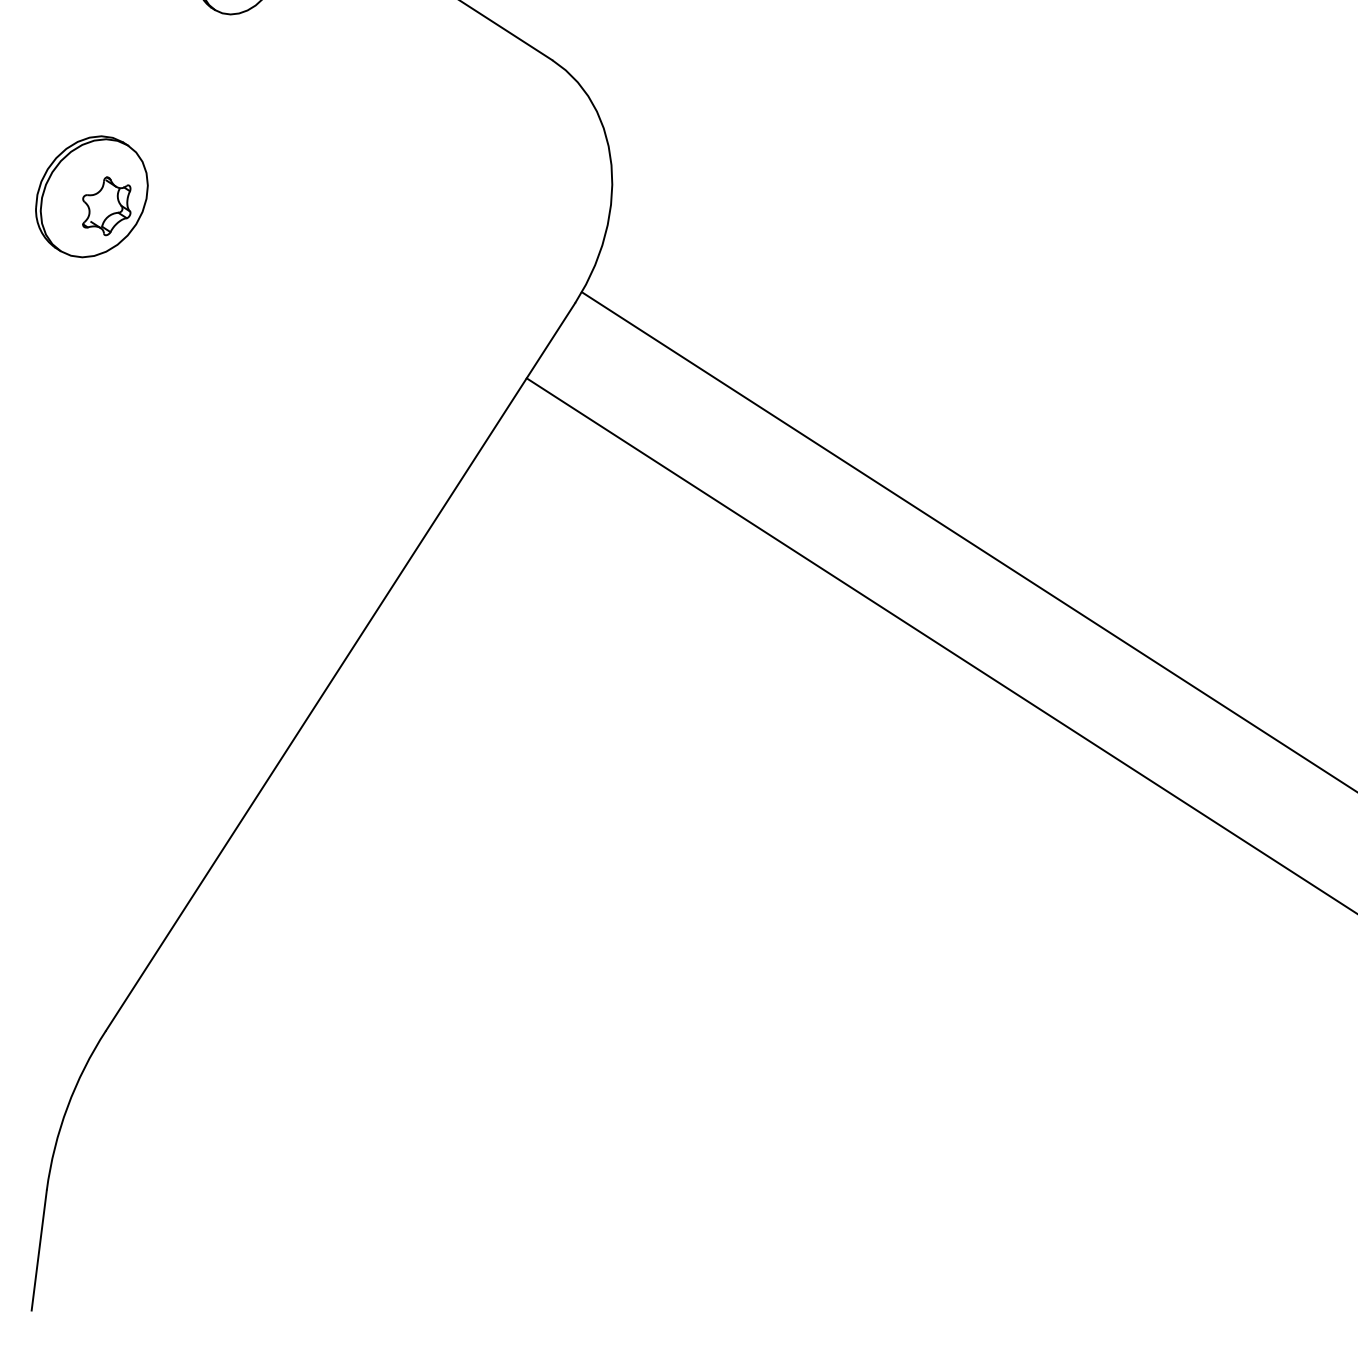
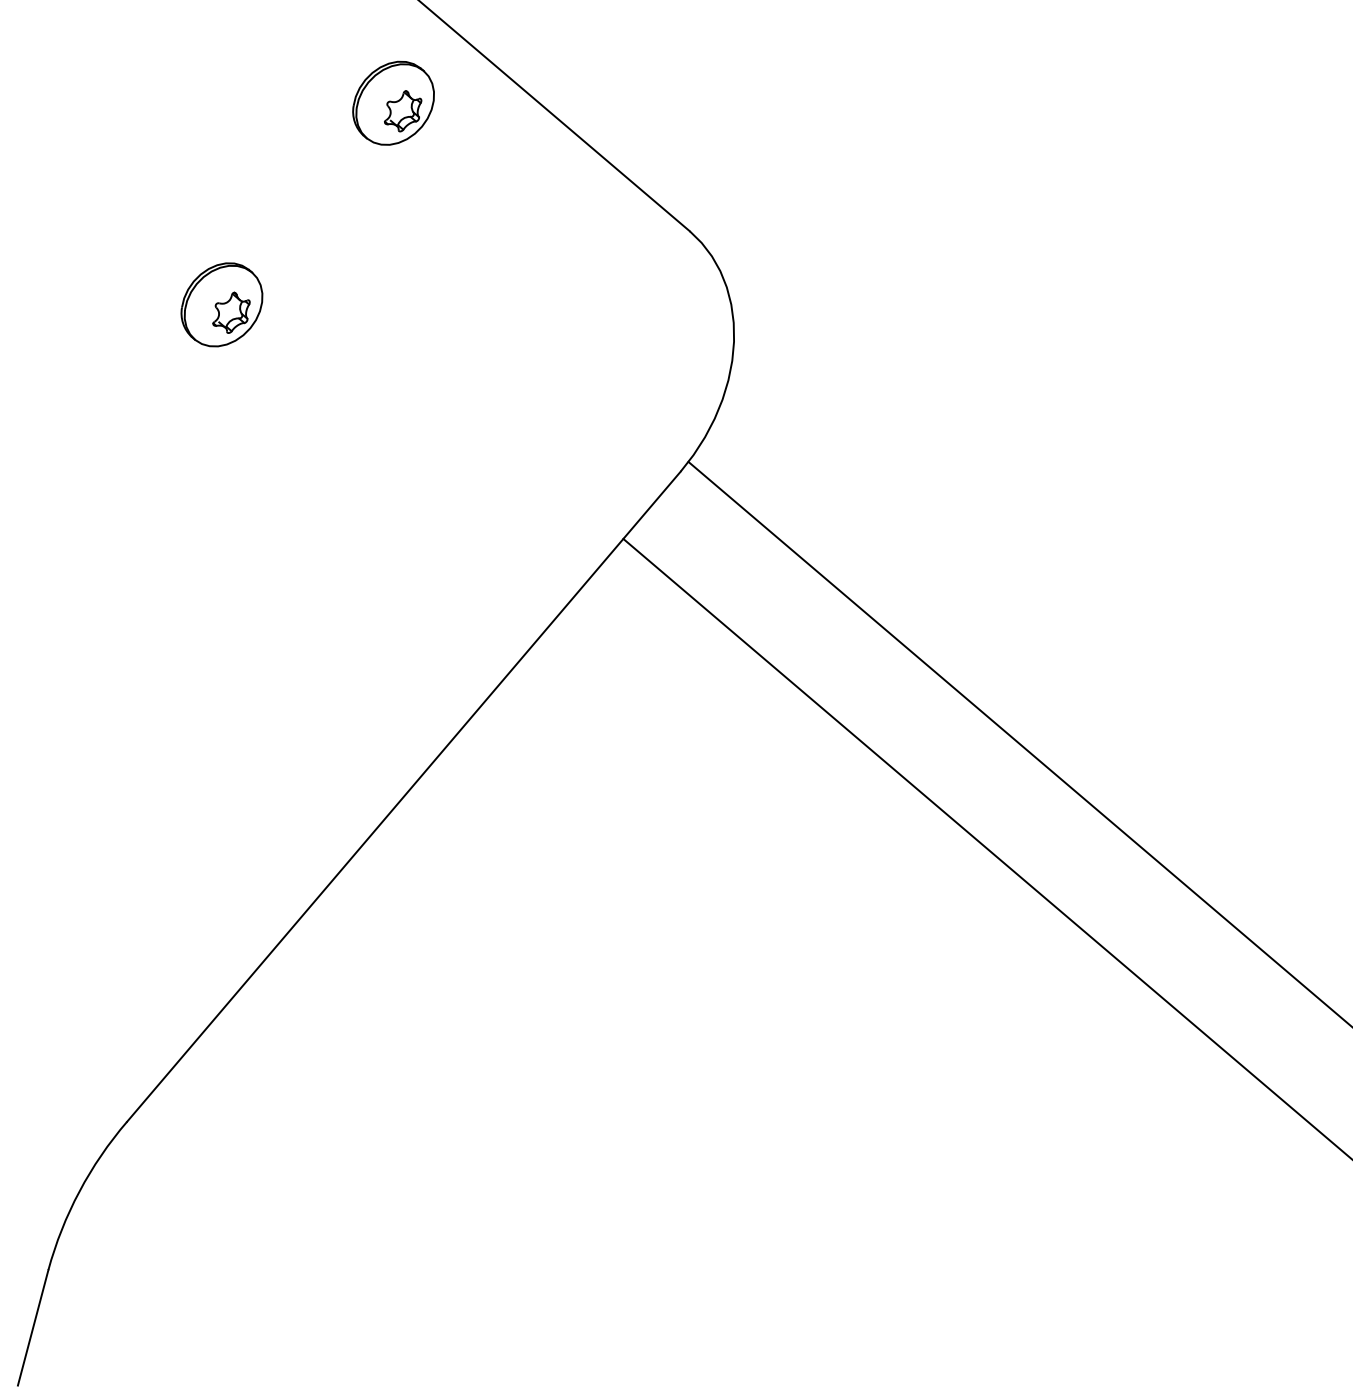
part: (91, 196) -> (221, 304), size x0.71

